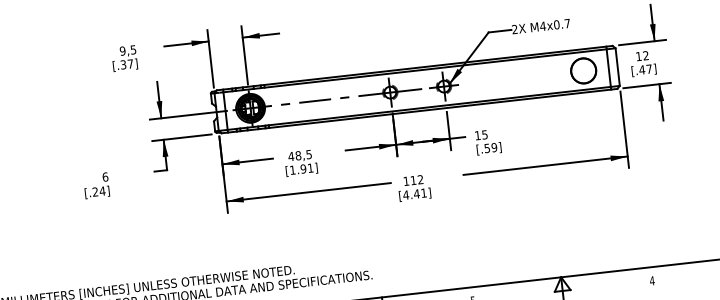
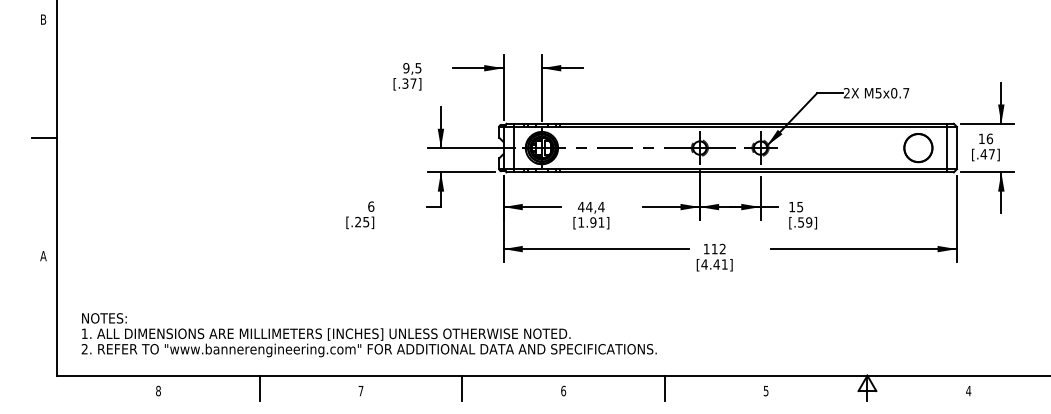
text: (542, 26) -> (878, 93), M4x0.7 -> M5x0.7
text: (645, 55) -> (989, 138), 12 -> 16
text: (303, 154) -> (595, 206), 48,5 -> 44,4
text: (102, 191) -> (366, 222), [.24] -> [.25]

